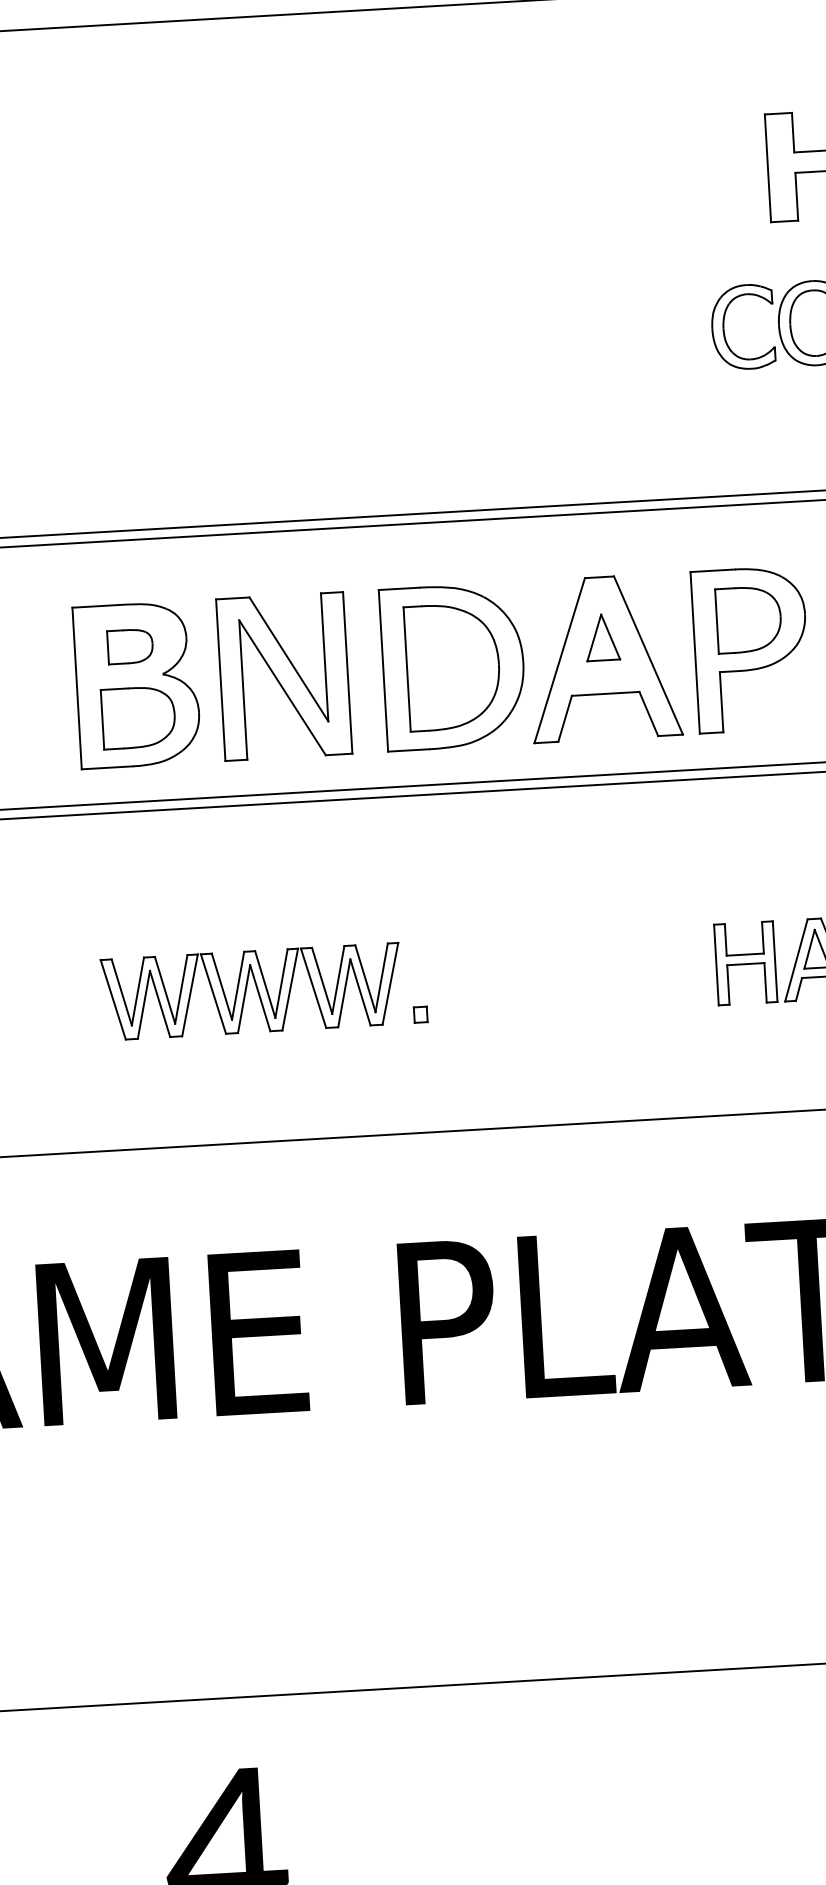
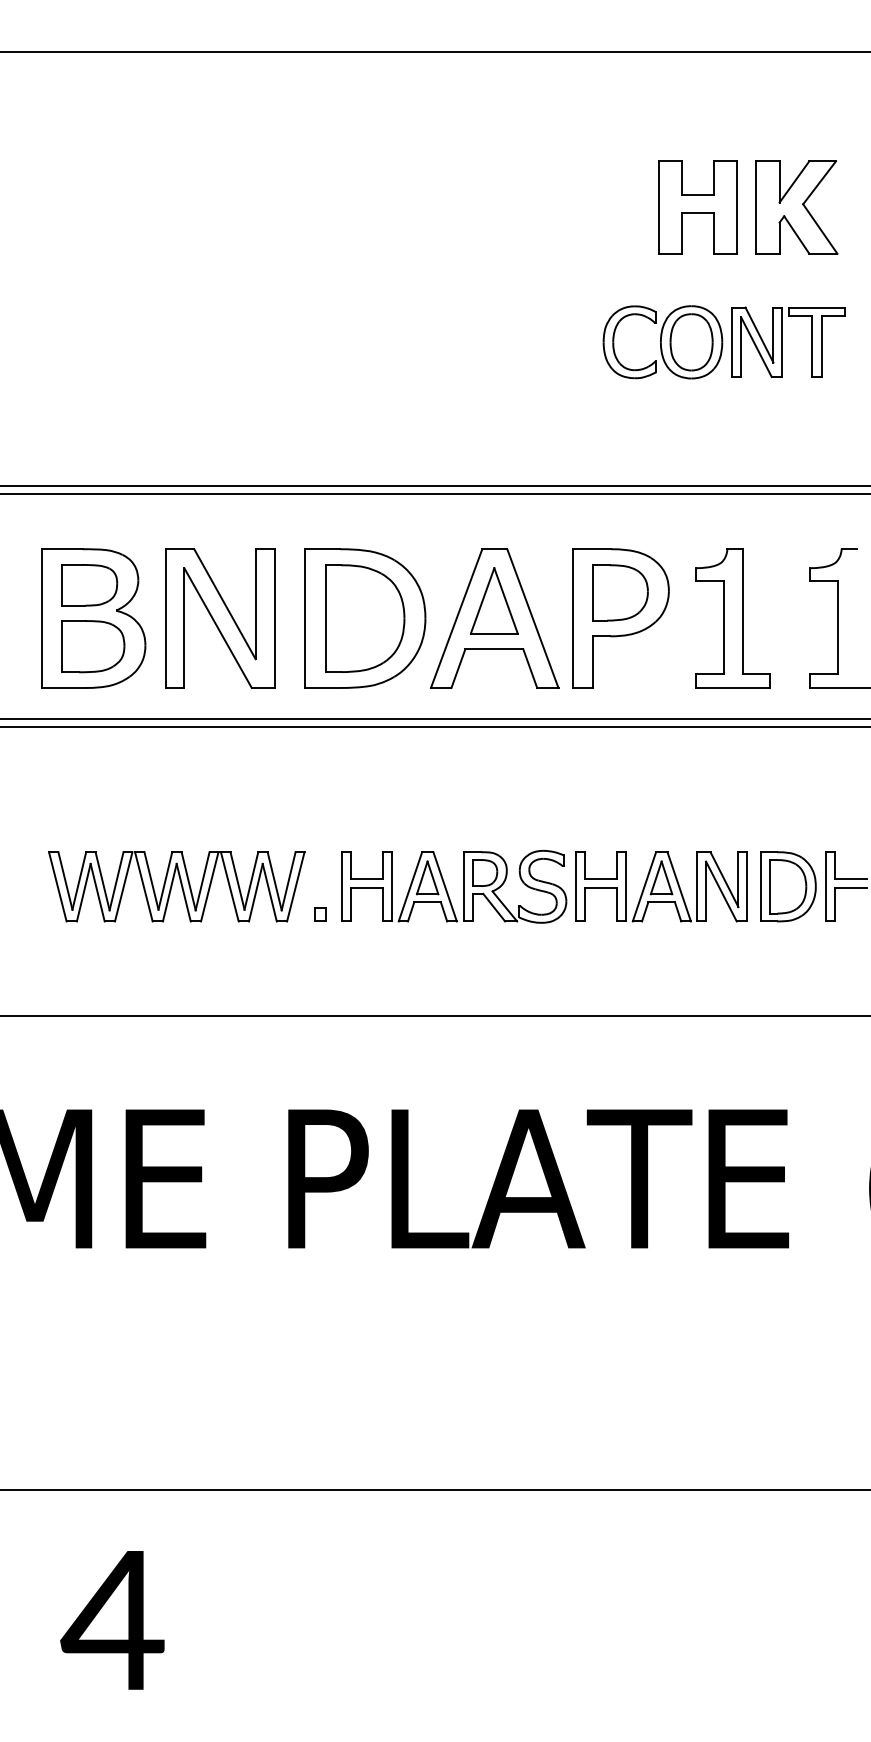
part: (602, 637) -> (494, 600), size x1.67
part: (129, 646) -> (89, 585), size x1.43
part: (565, 974) -> (446, 887), added

